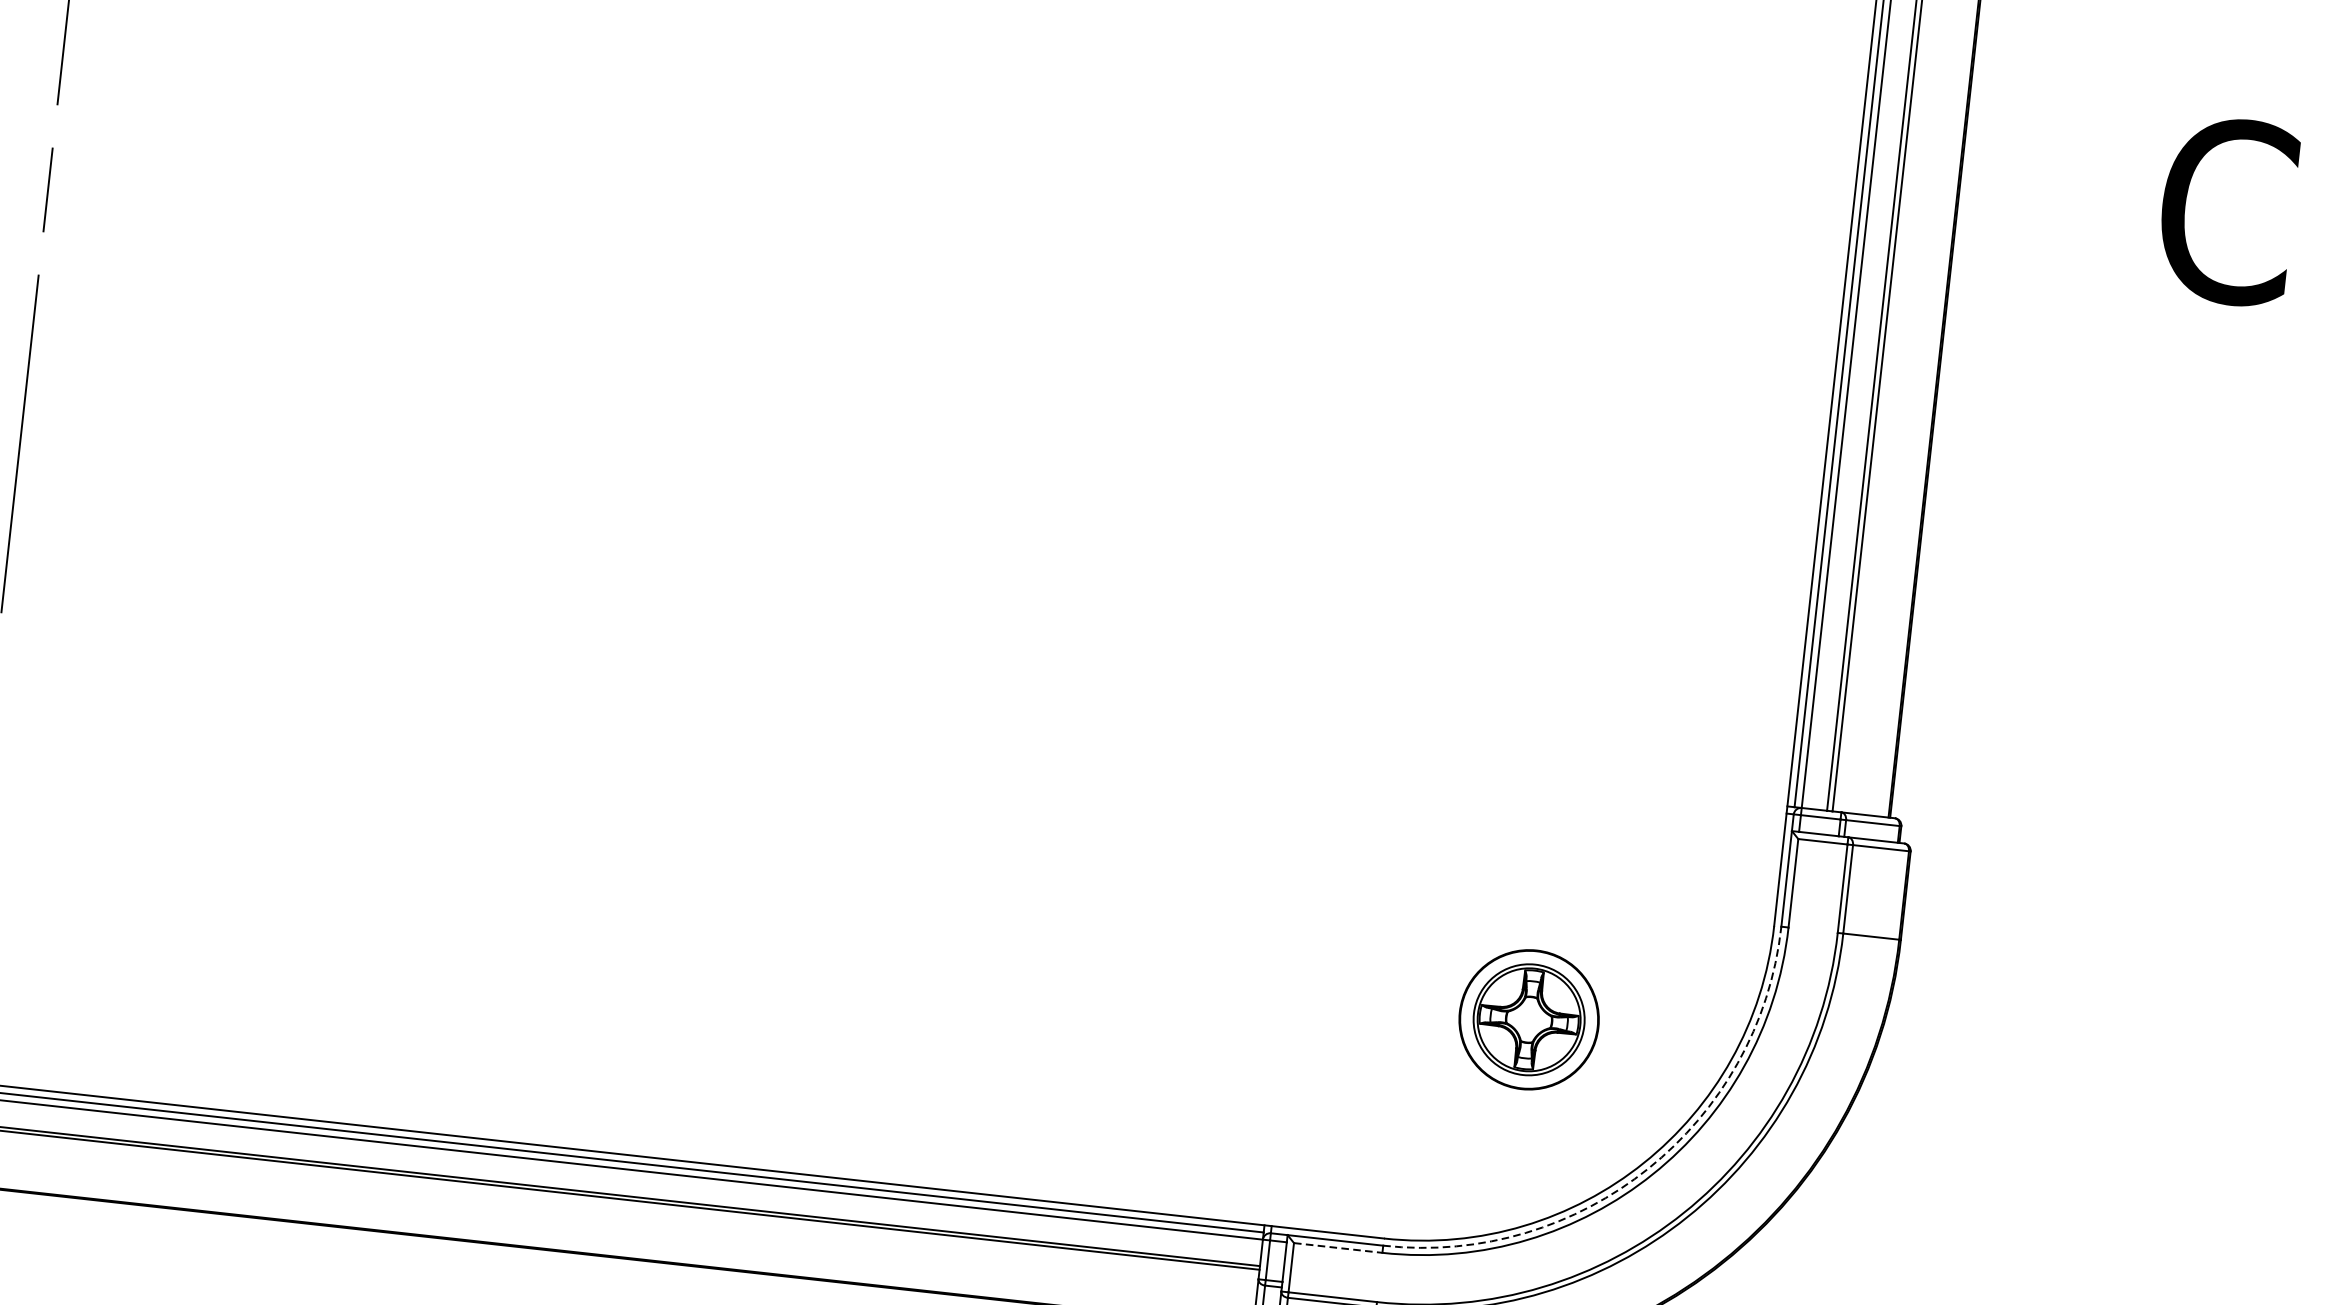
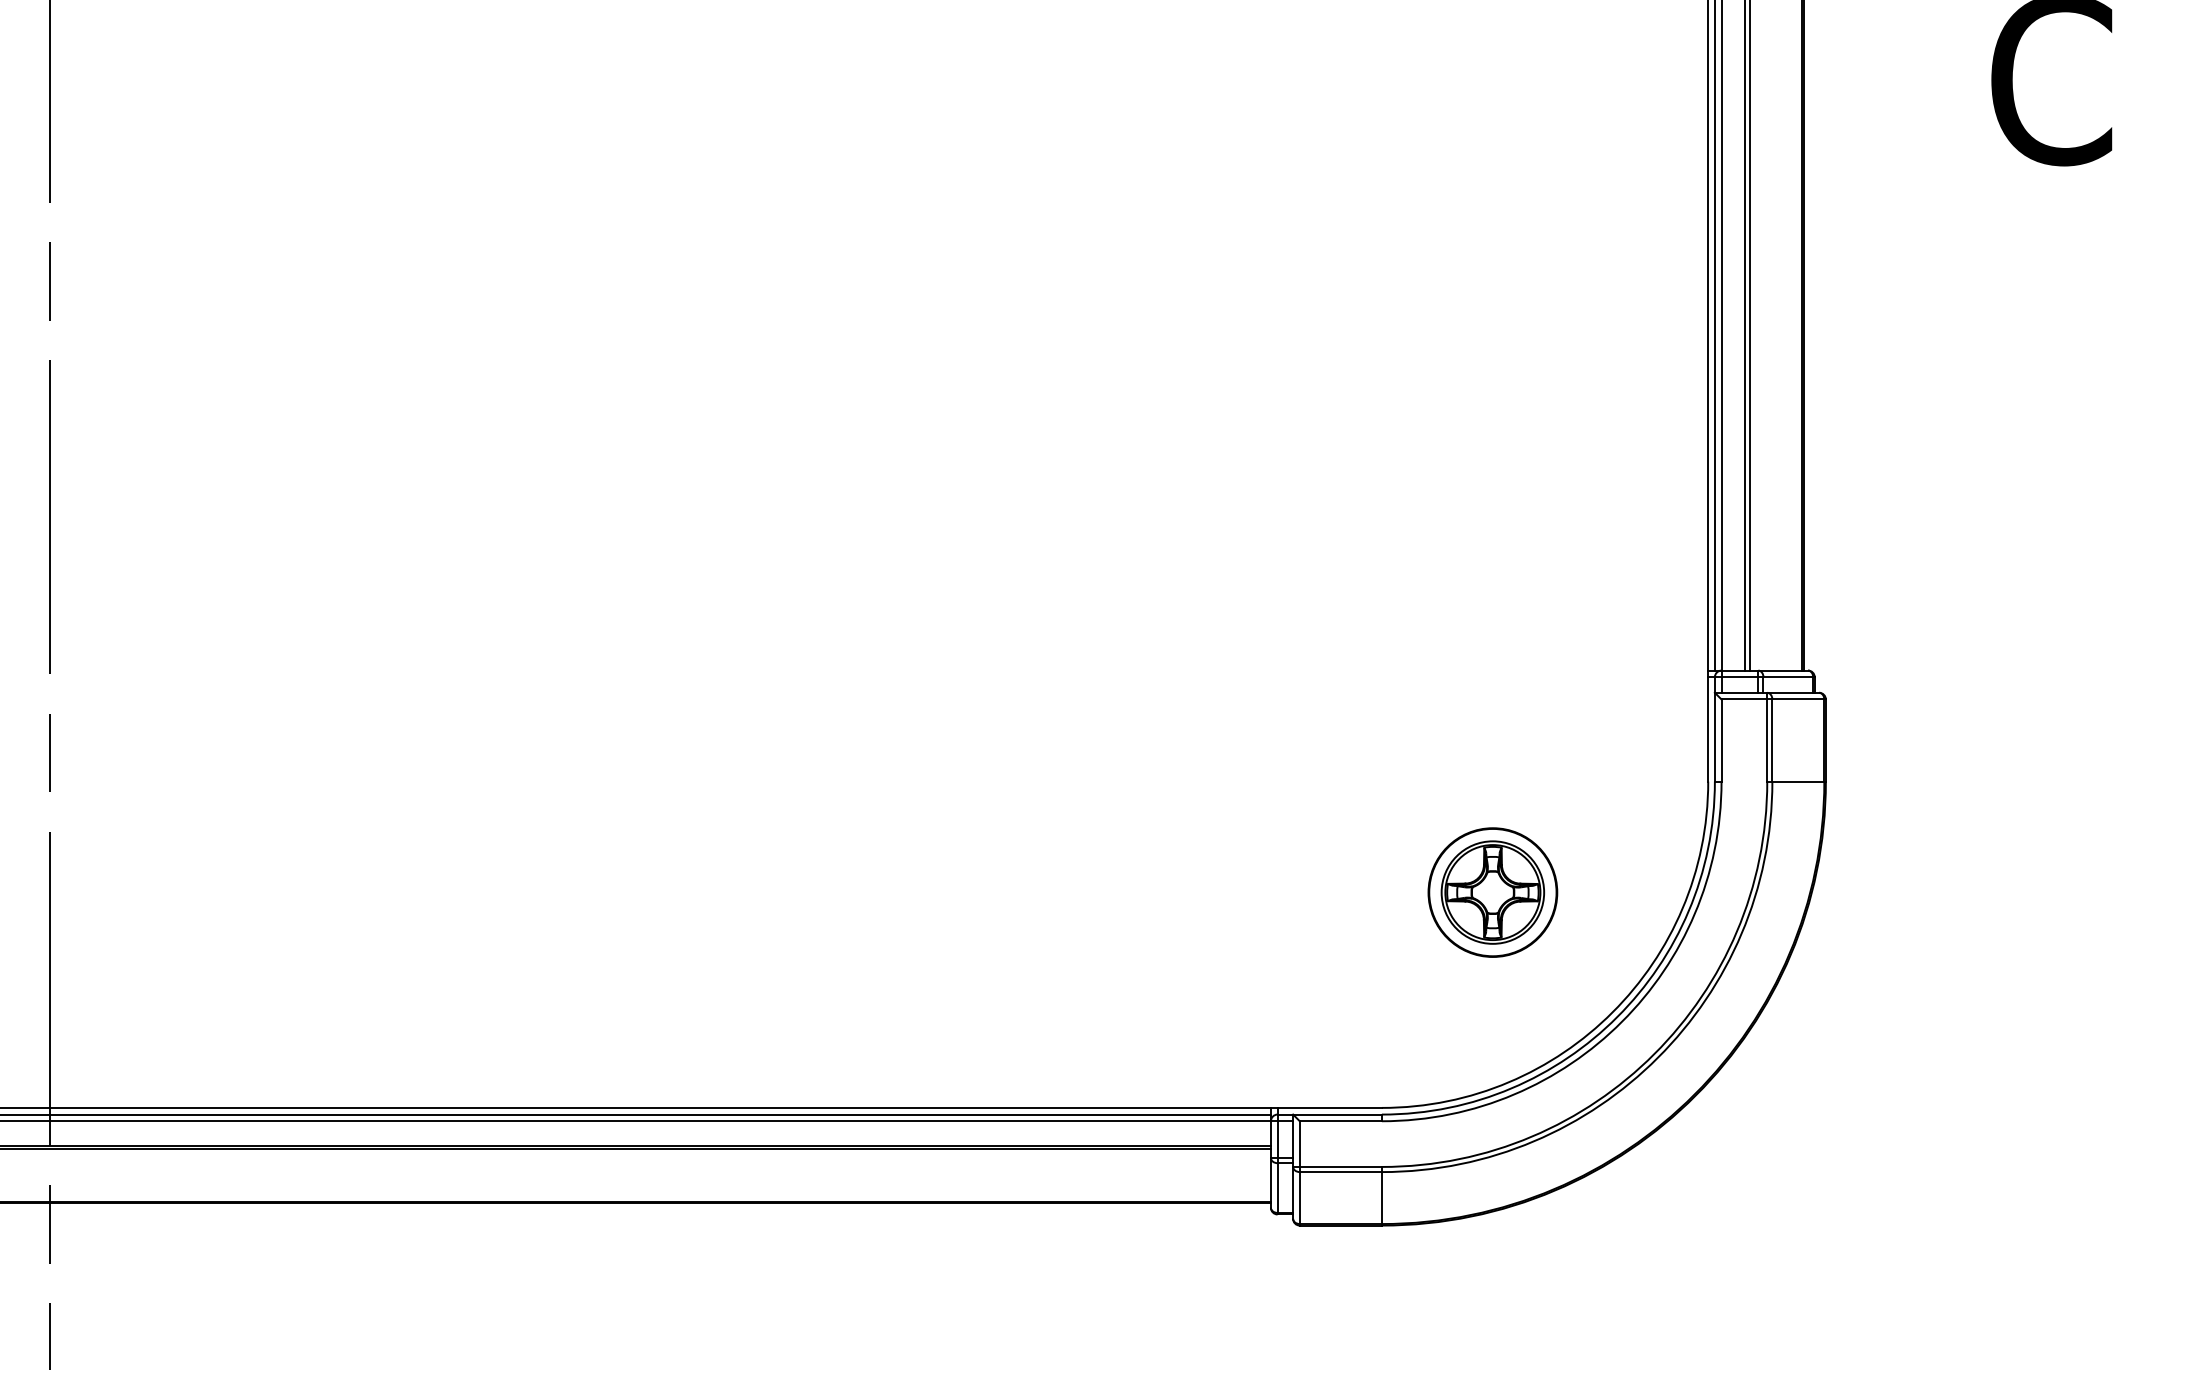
arc: (1648, 1169) -> (1617, 1017), dashed -> solid
line: (1338, 1248) -> (1341, 1121), dashed -> solid

